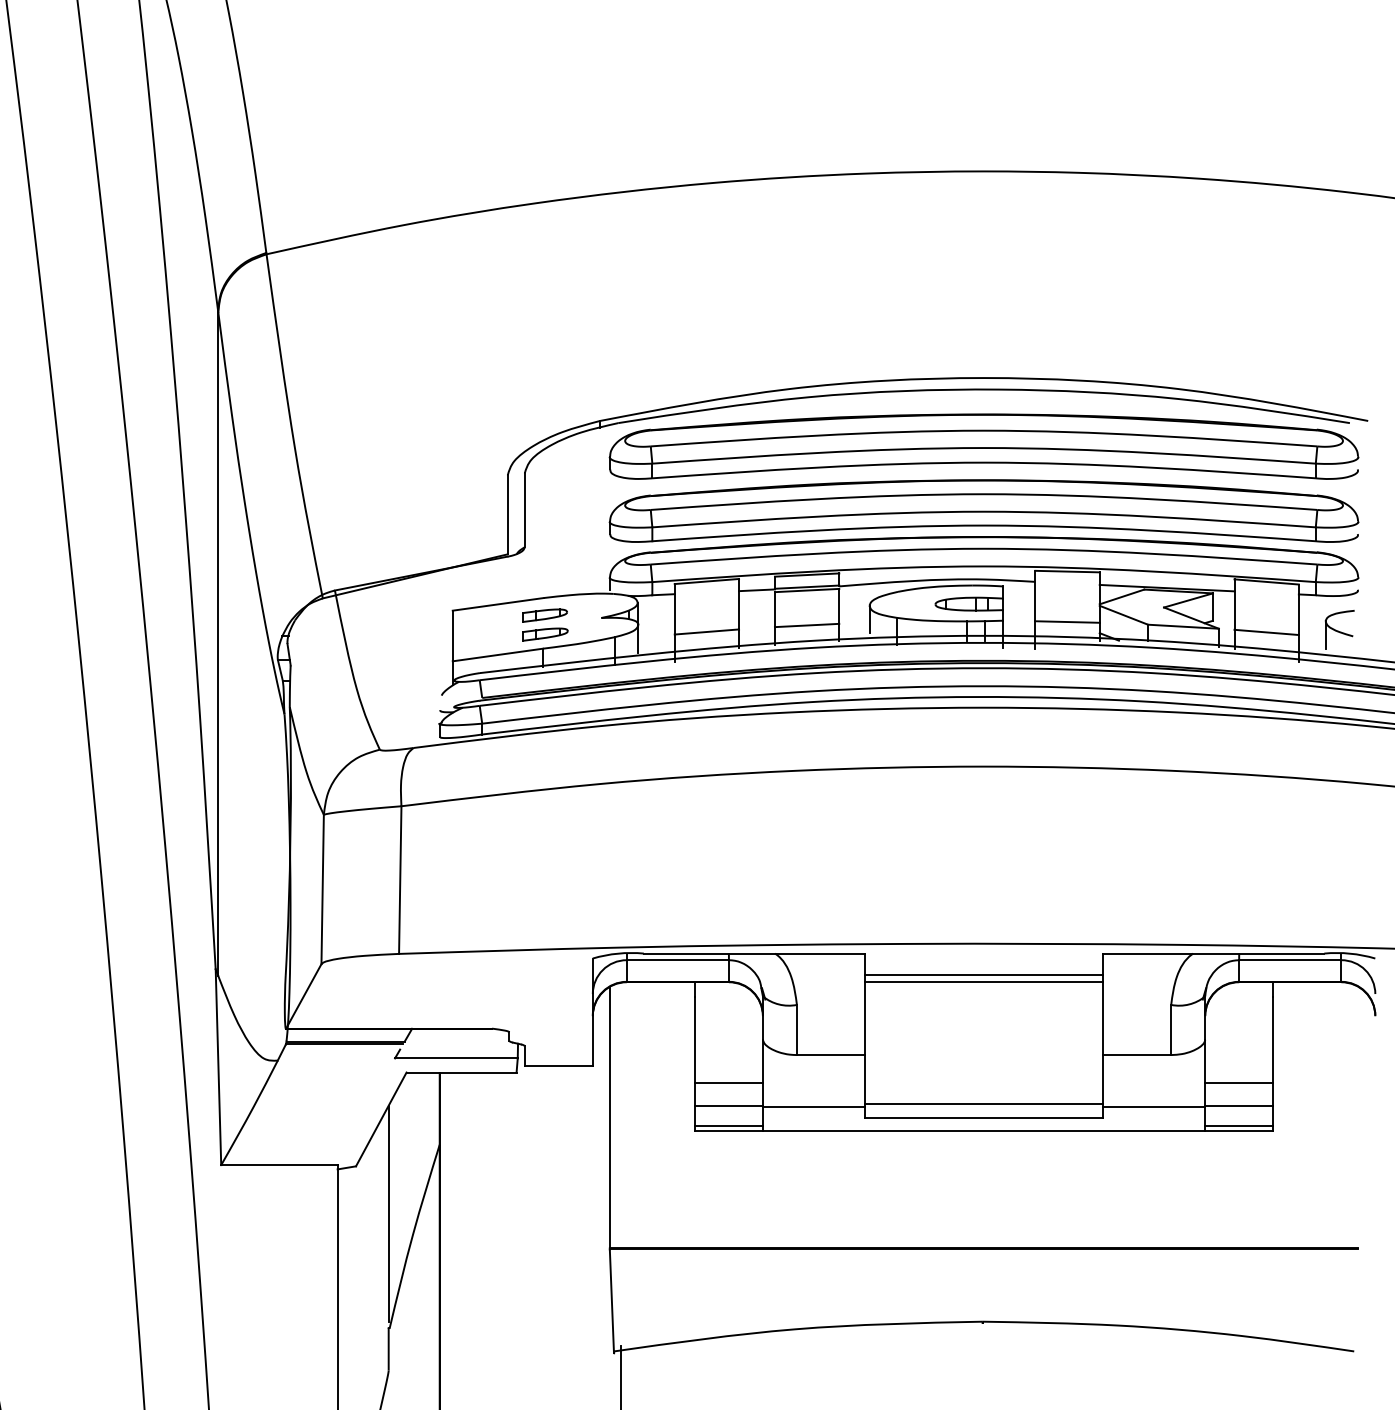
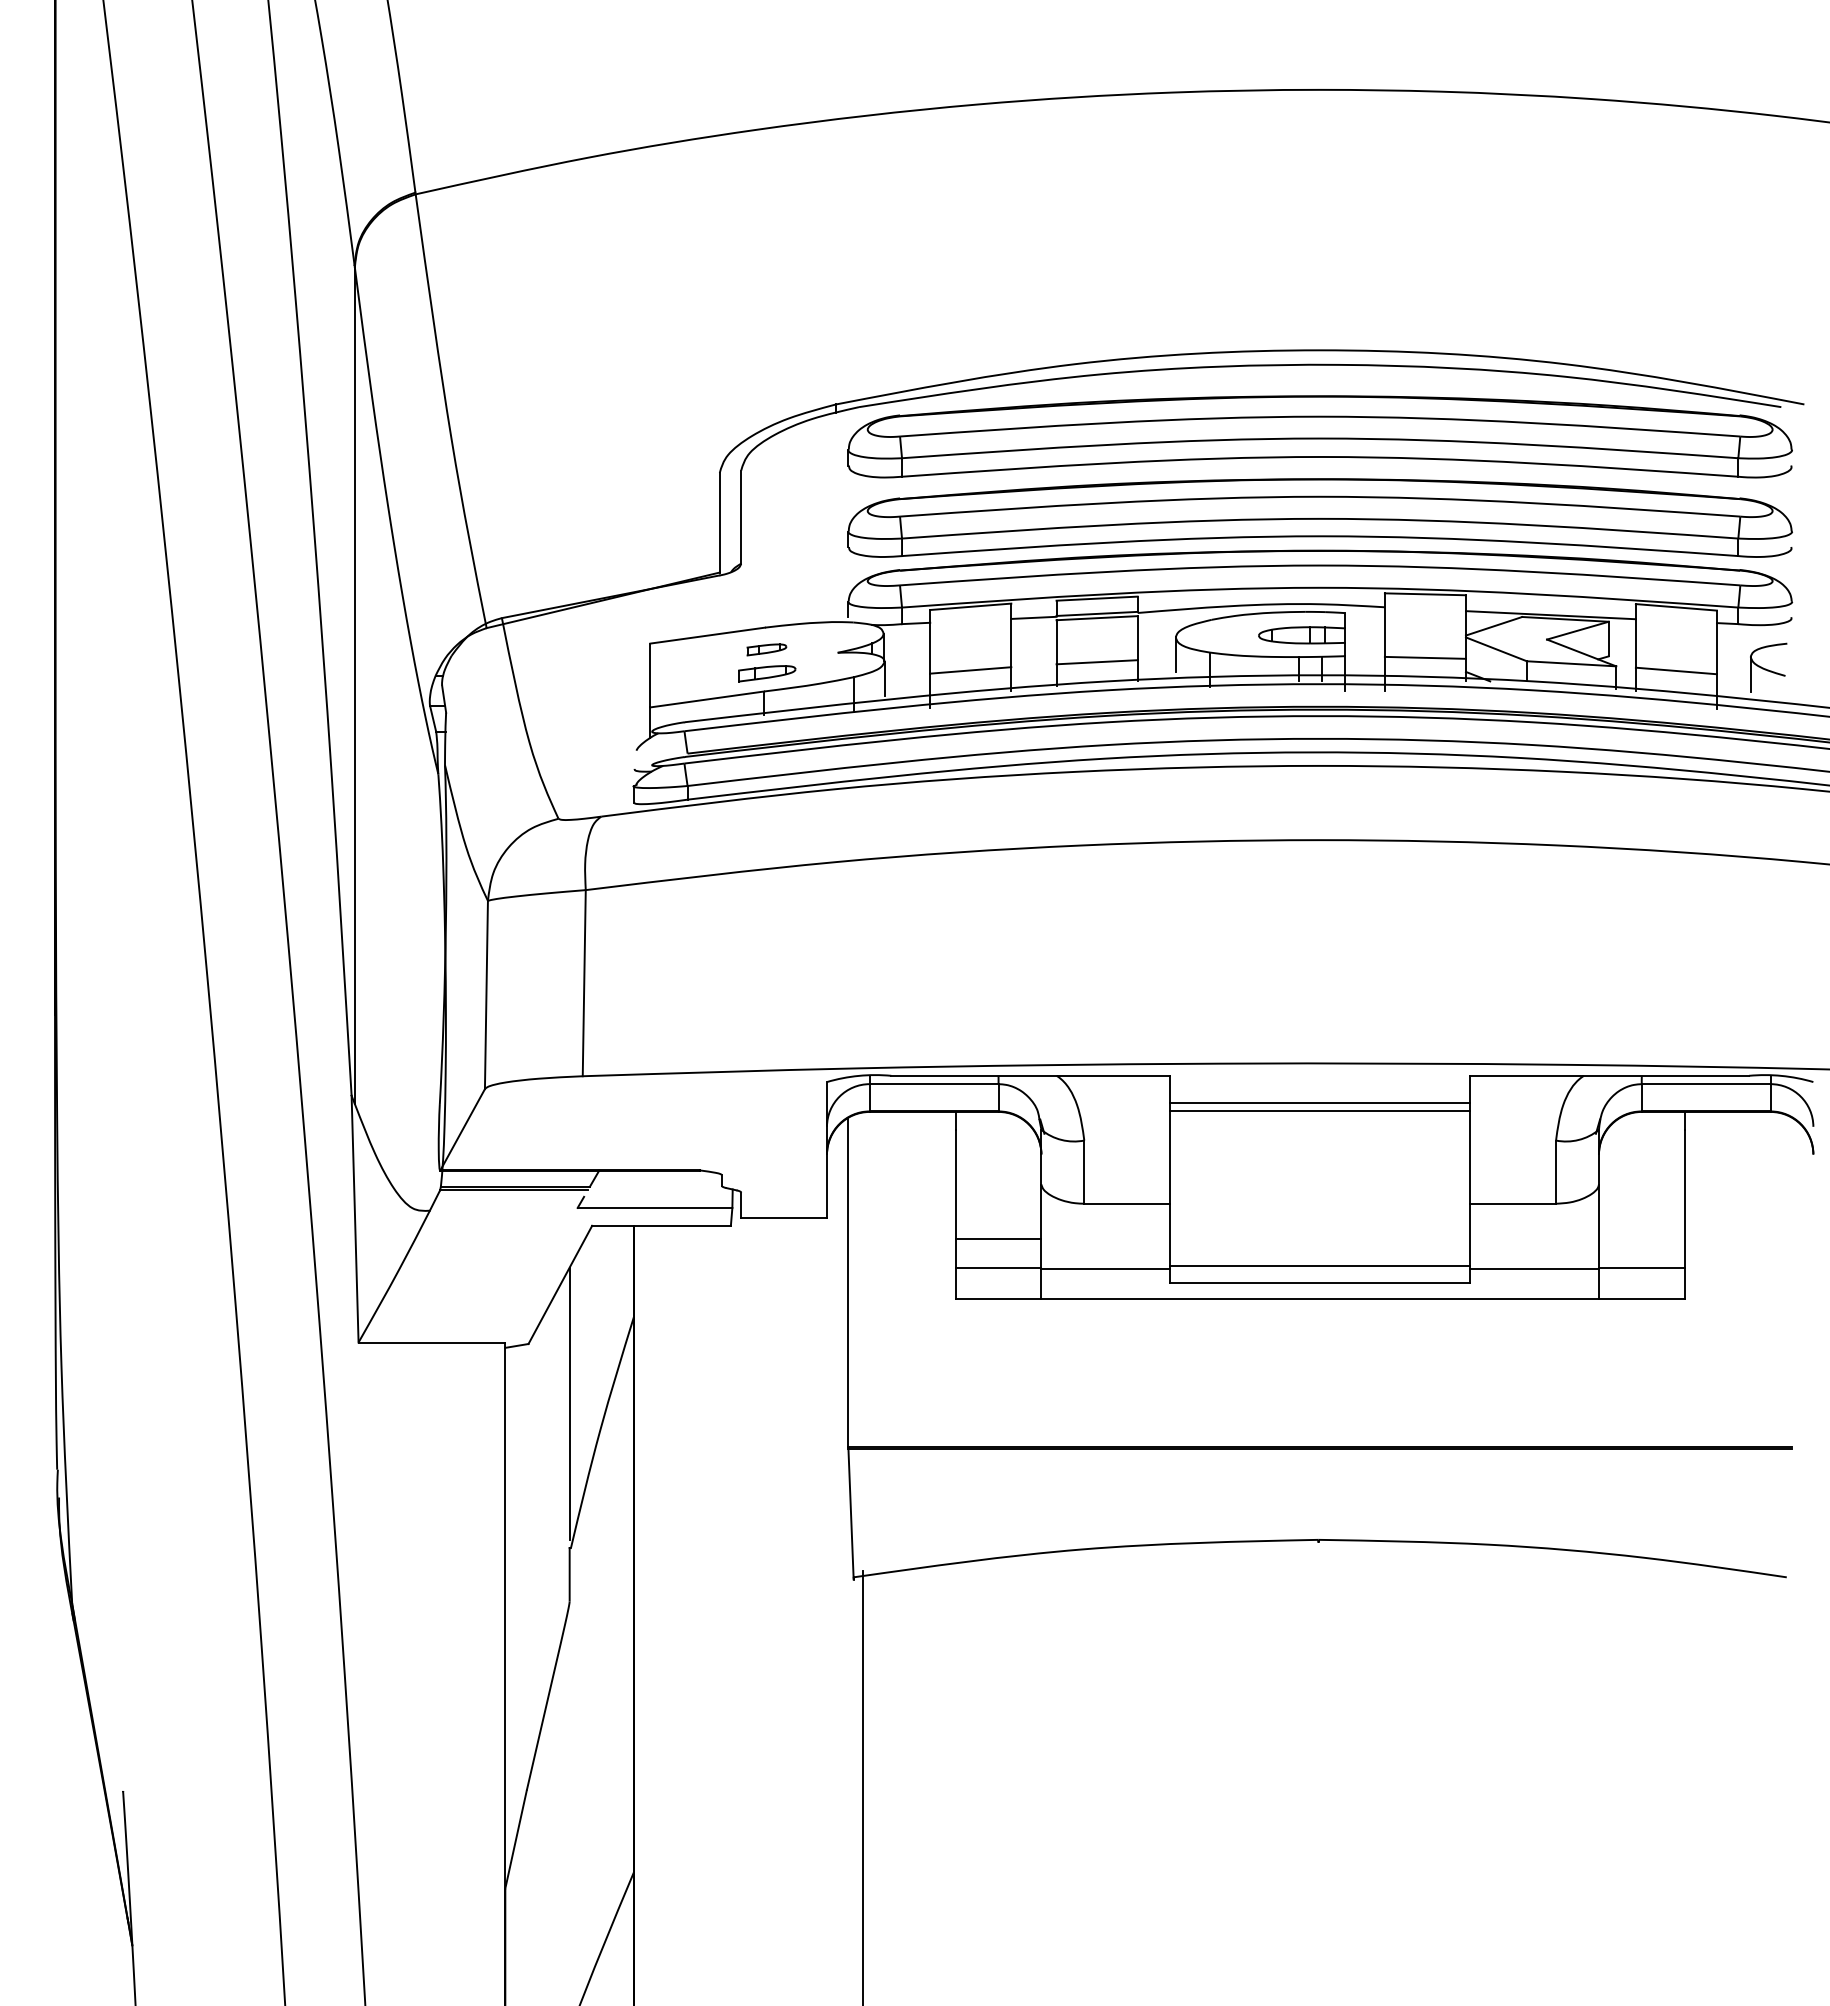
part: (544, 615) -> (766, 649), size x0.7
line: (1238, 1083) -> (1641, 1239), removed
line: (728, 1125) -> (998, 1292), removed
line: (1238, 1125) -> (1641, 1292), removed

